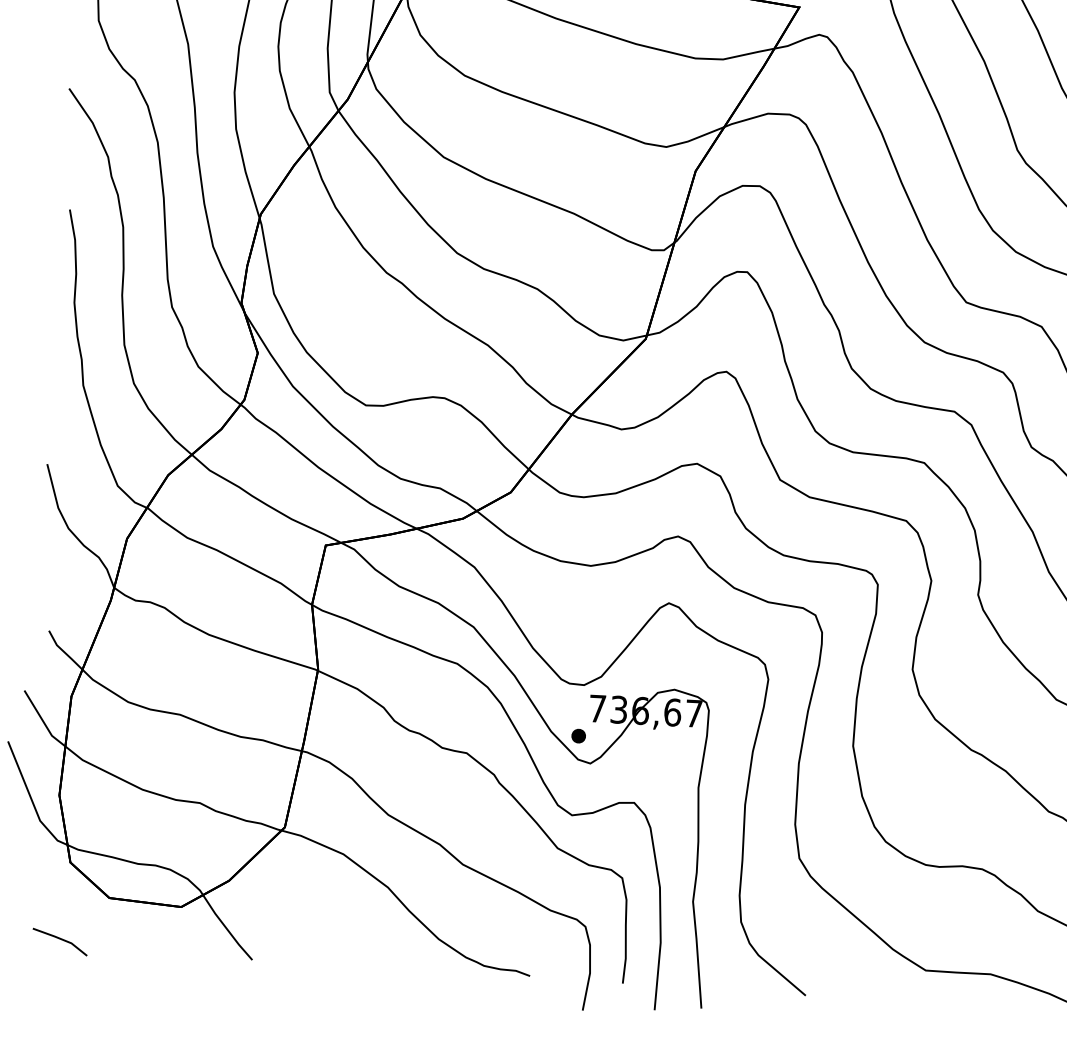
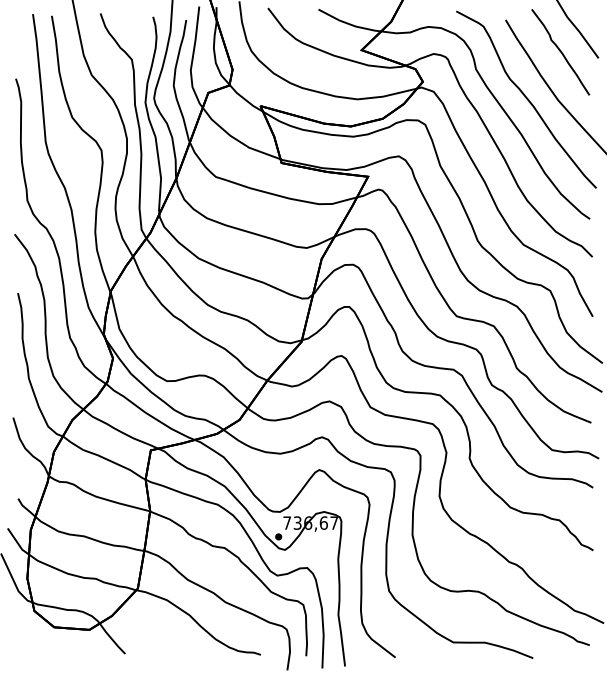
part: (60, 941) -> (31, 649), removed

